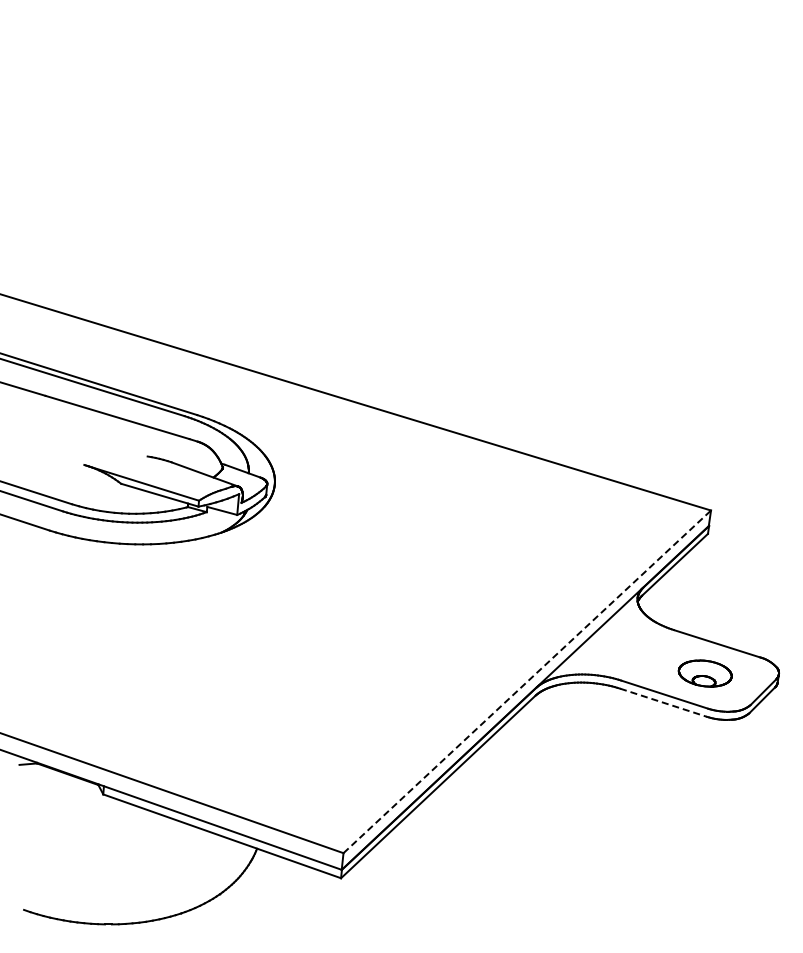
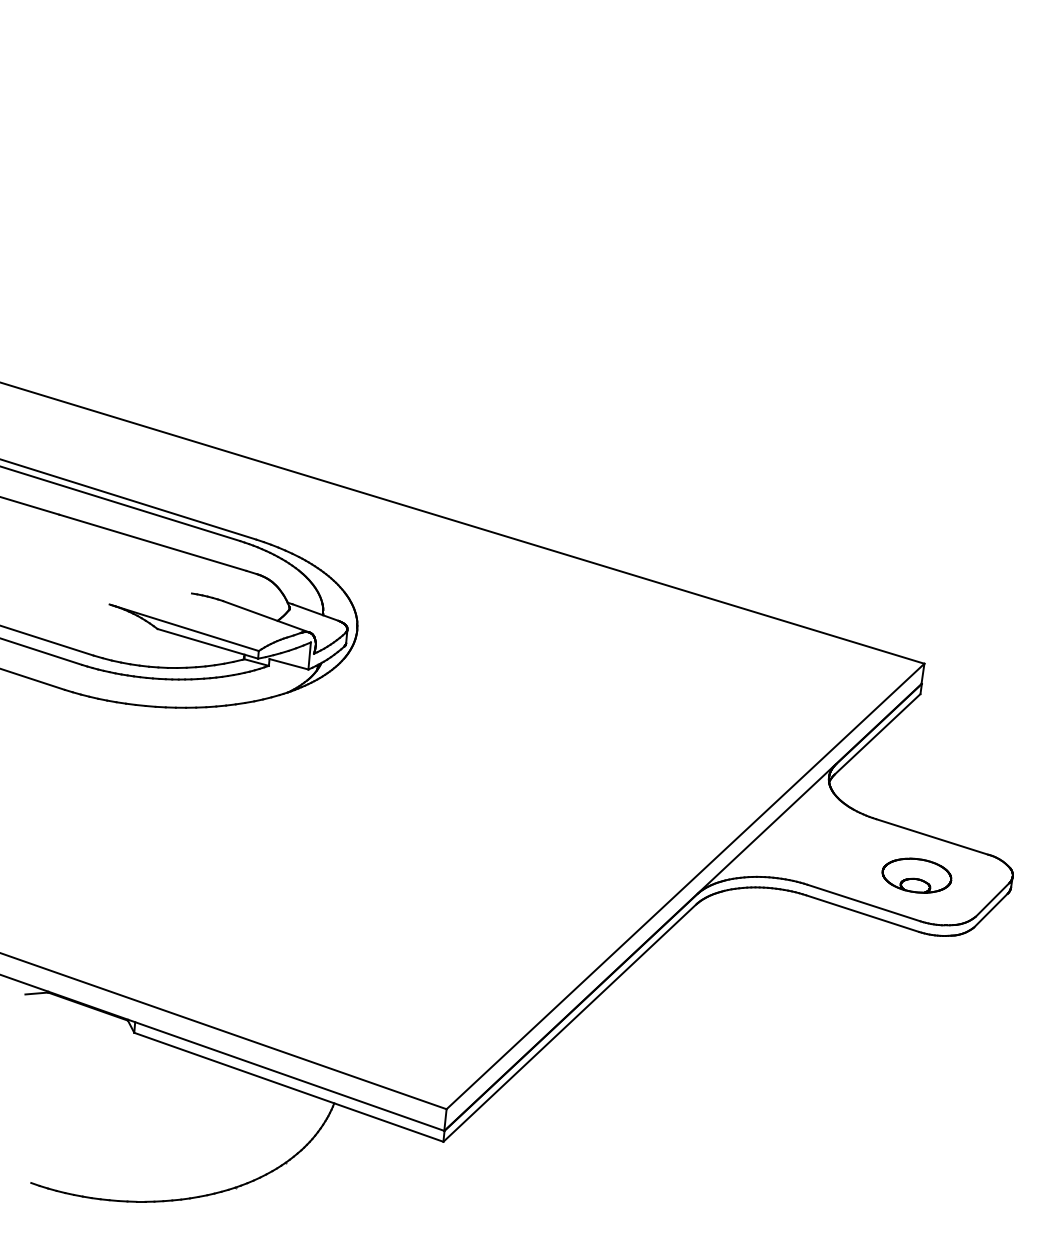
line: (527, 681) -> (685, 886), dashed -> solid
line: (663, 702) -> (862, 913), dashed -> solid

